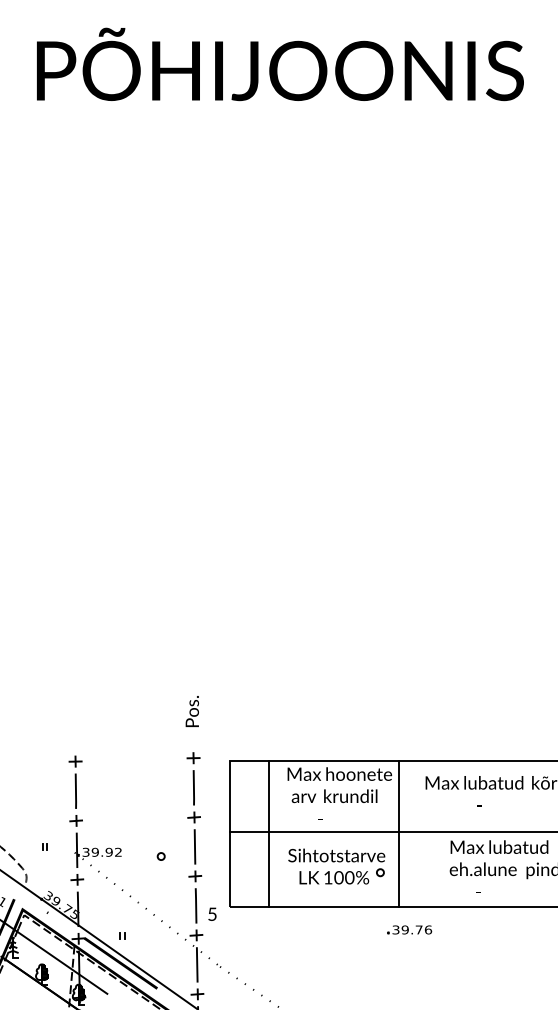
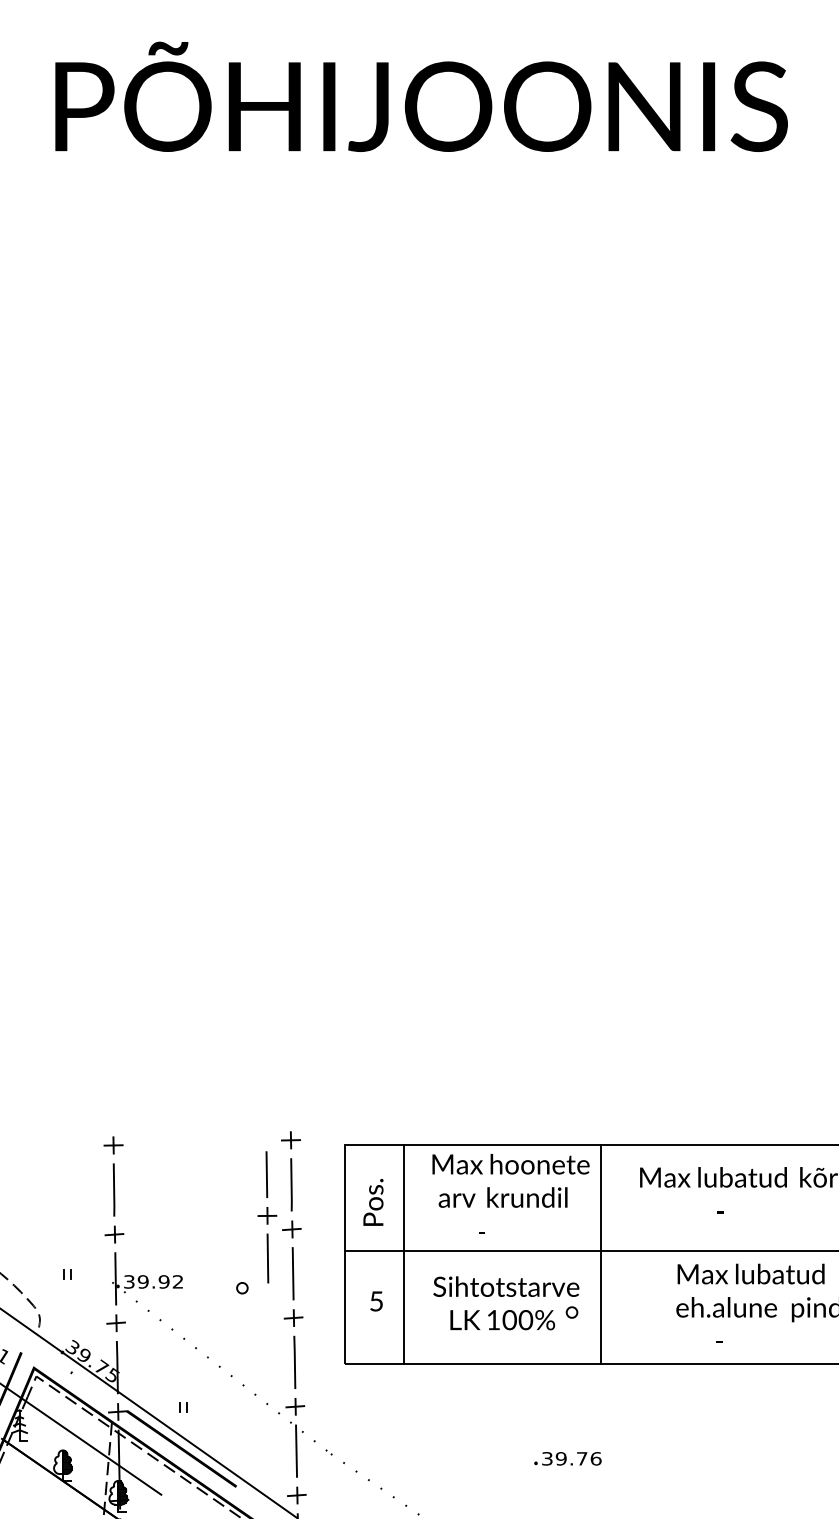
text: (191, 711) -> (372, 1202), moved
part: (177, 809) -> (266, 1217), added
text: (212, 913) -> (376, 1300), moved
part: (409, 929) -> (567, 1458), moved

